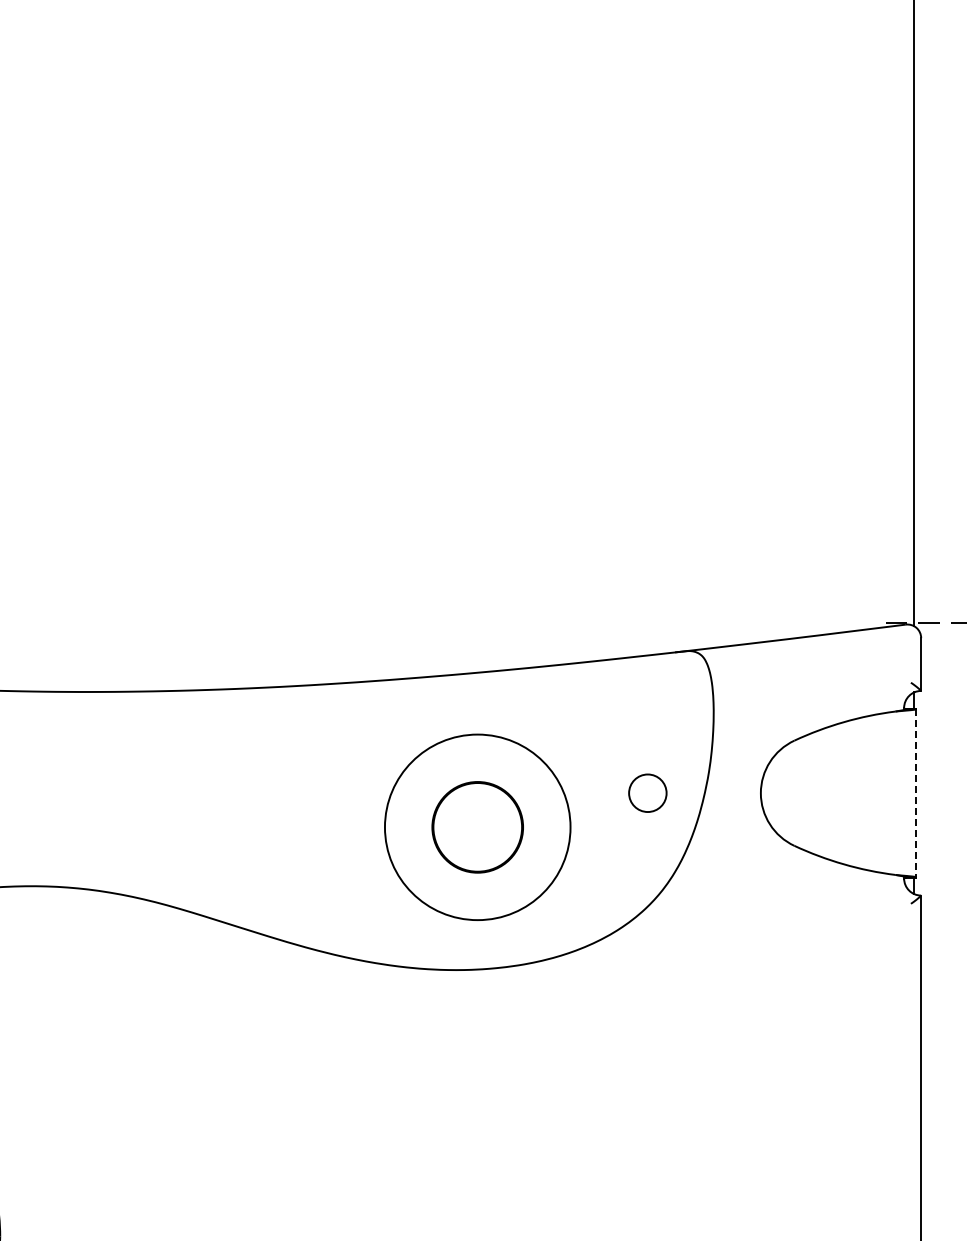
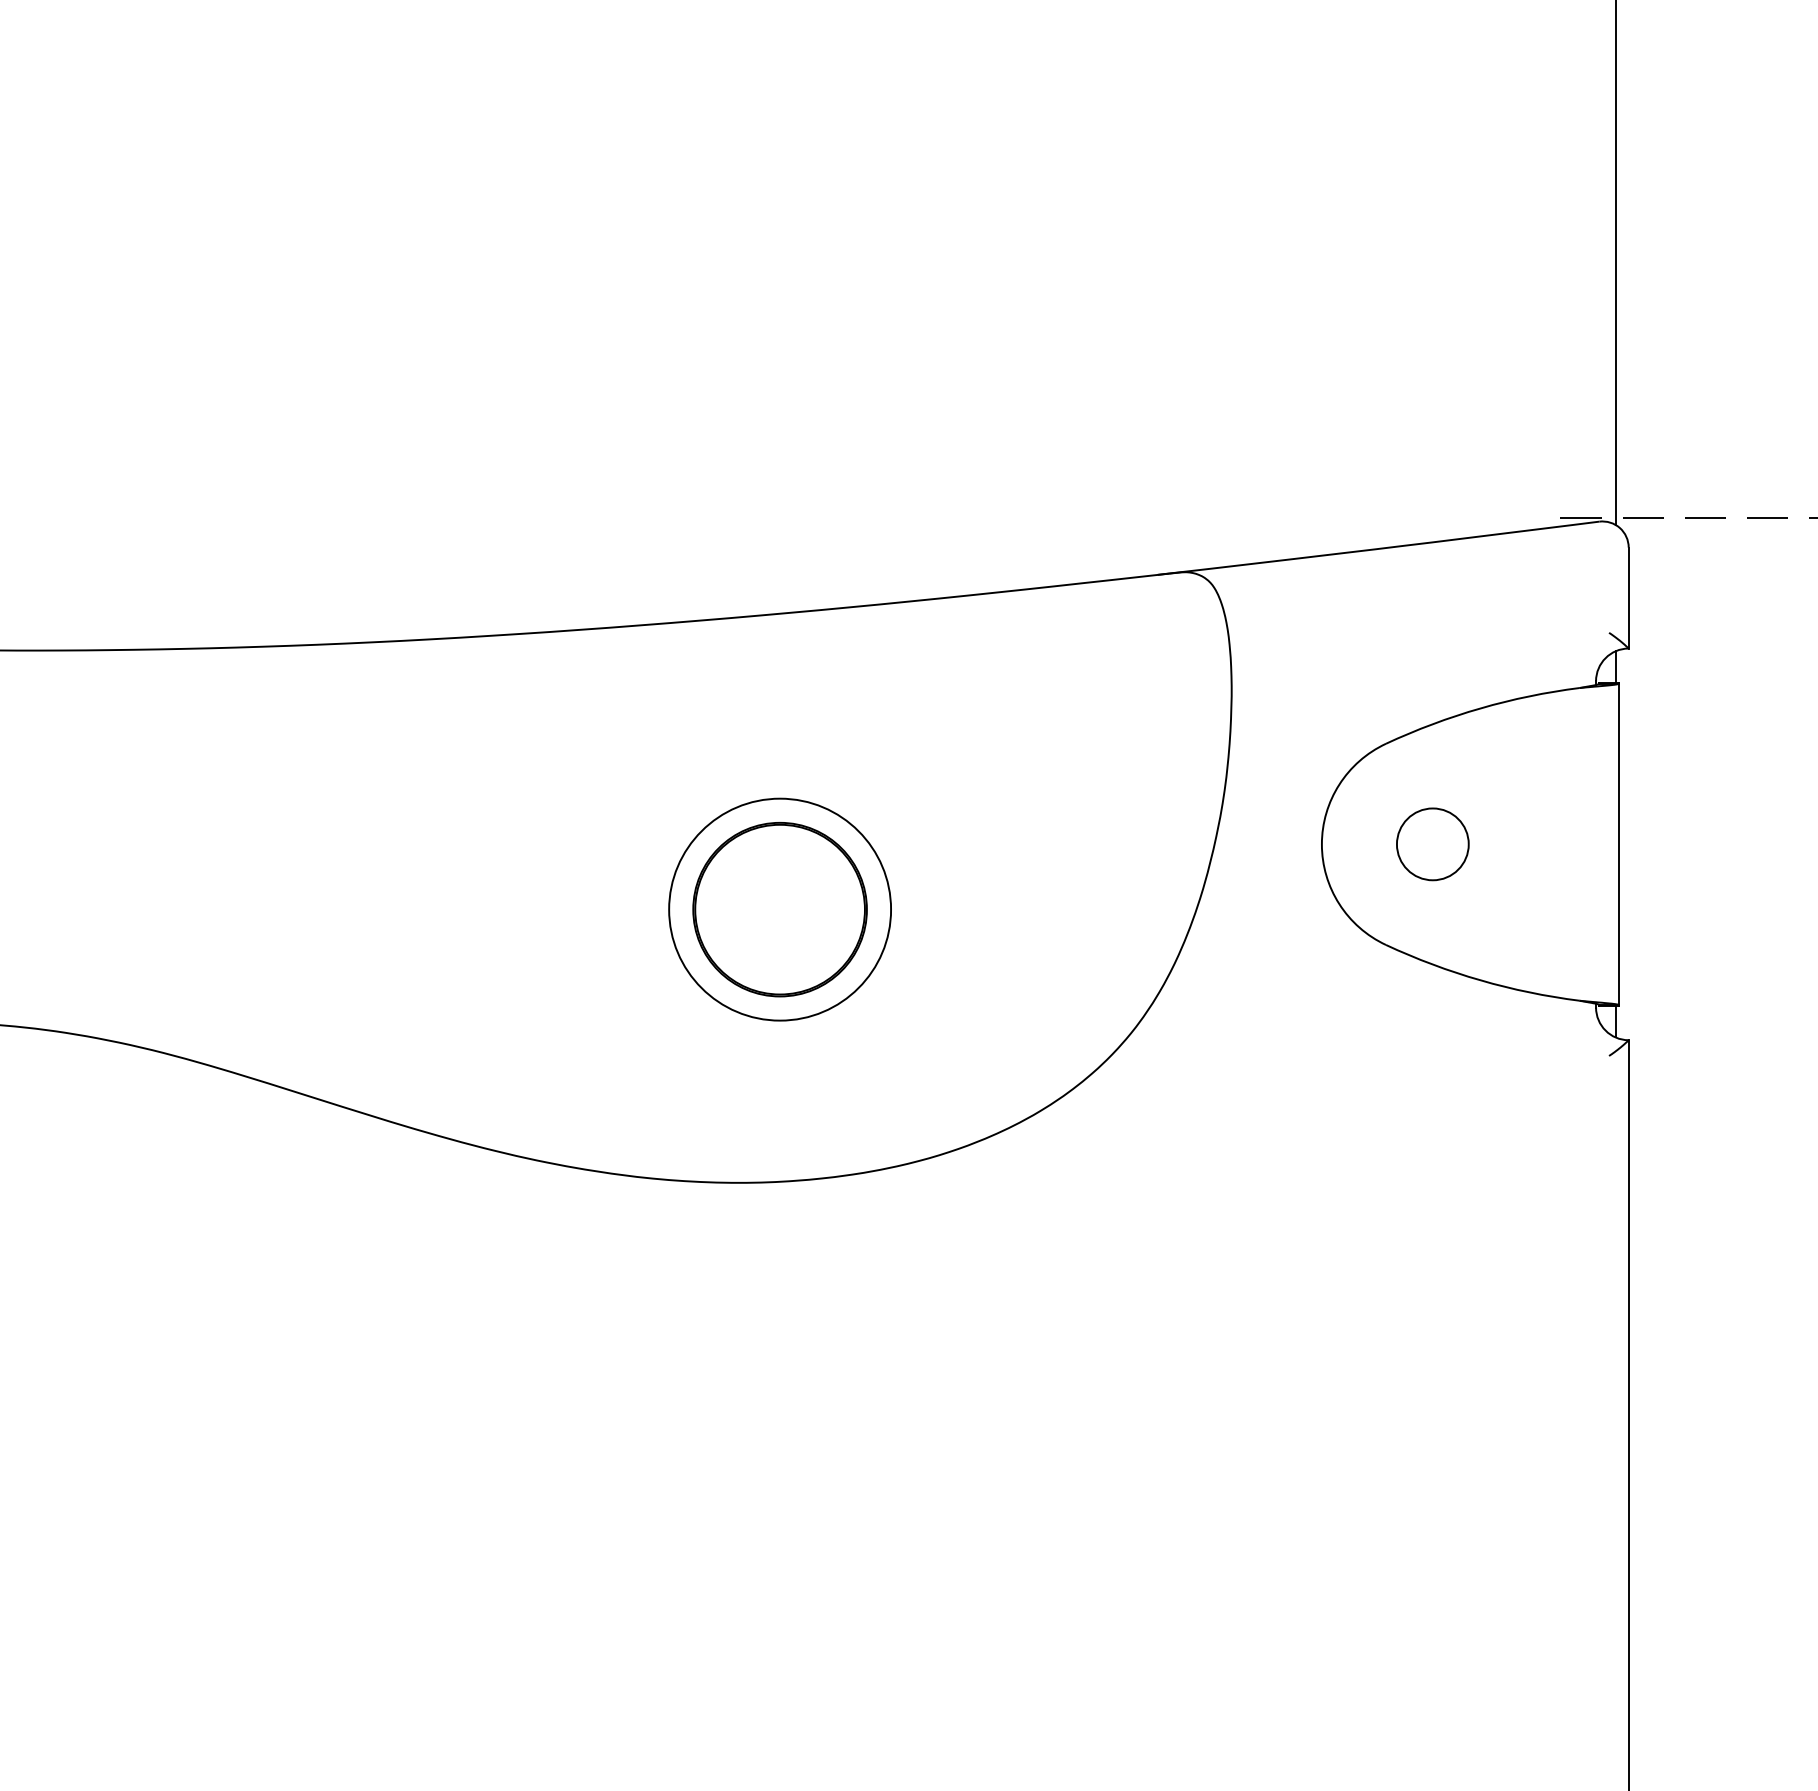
circle: (647, 792) -> (1432, 842), moved
line: (915, 793) -> (1617, 844), dashed -> solid
circle: (477, 827) -> (779, 909), size x0.62

